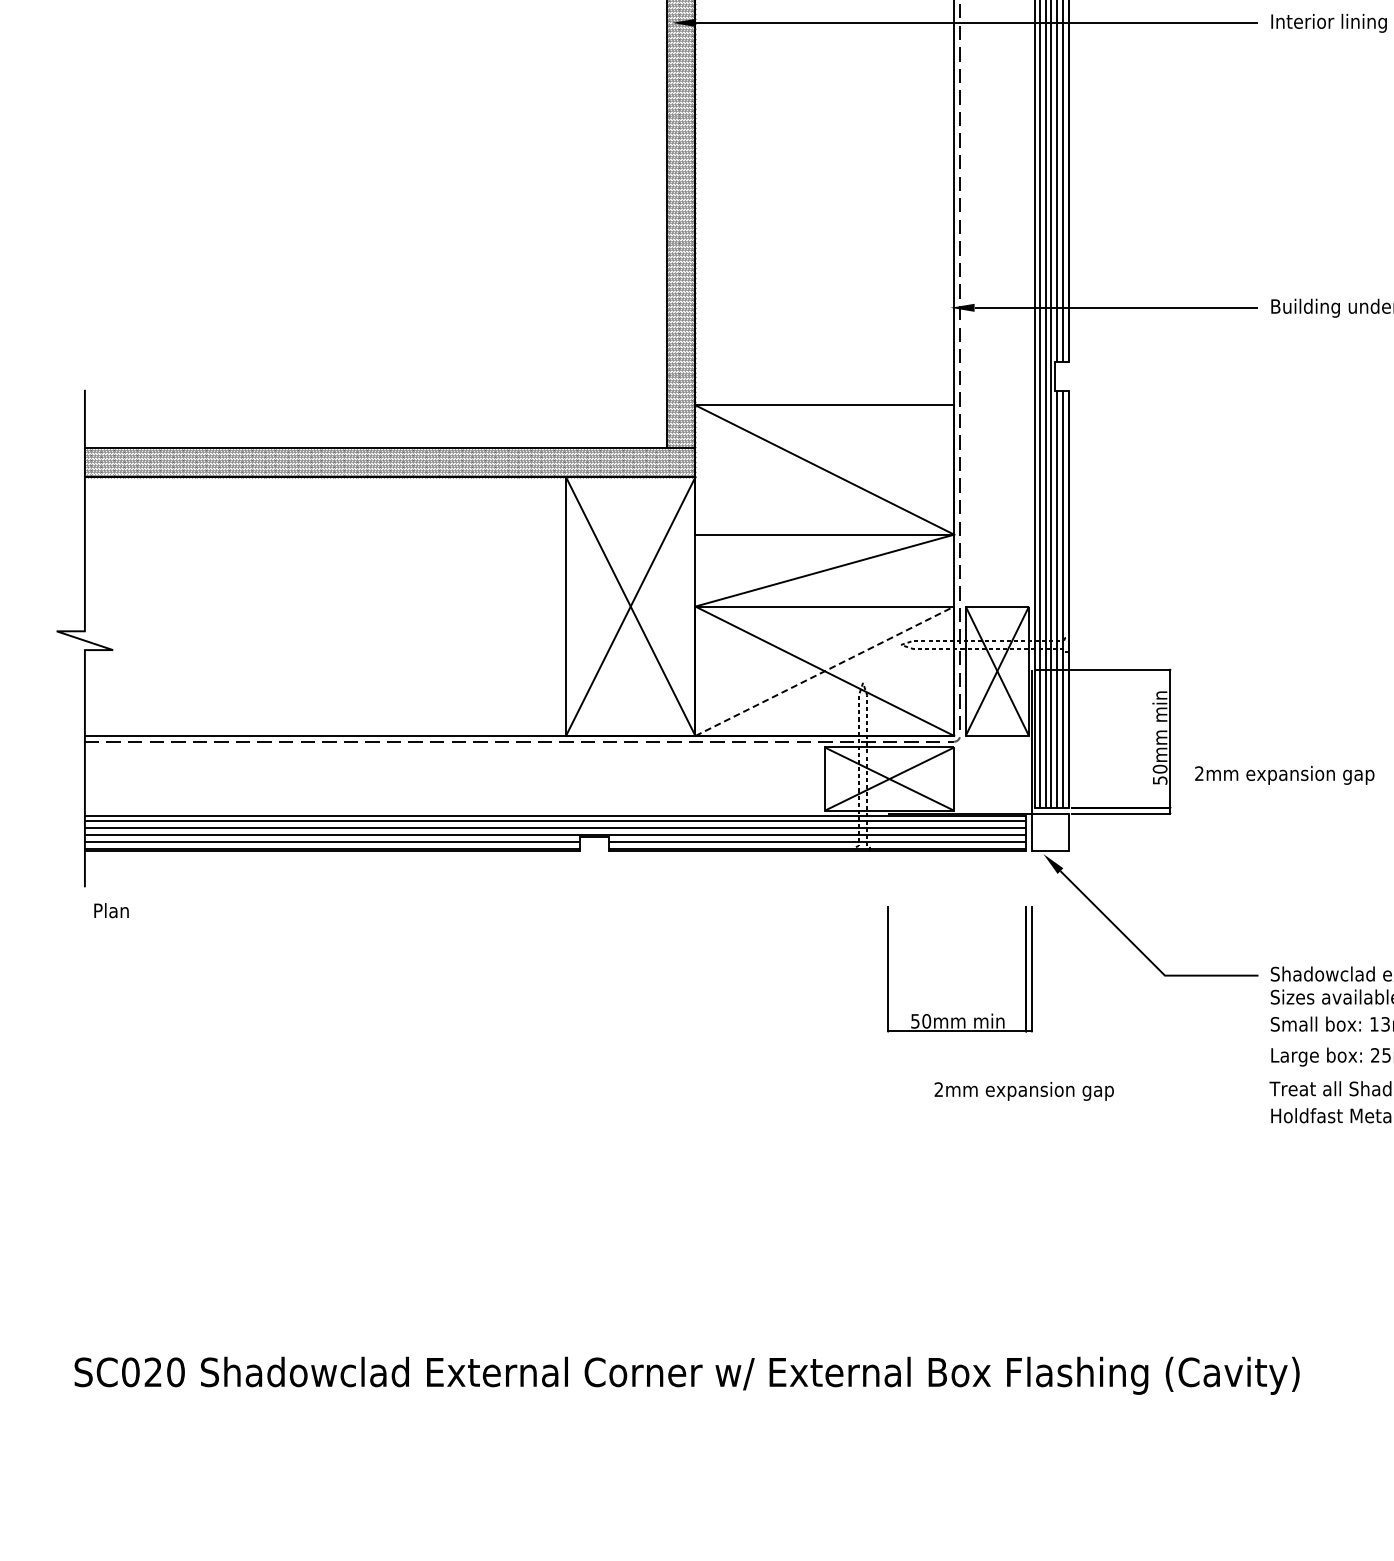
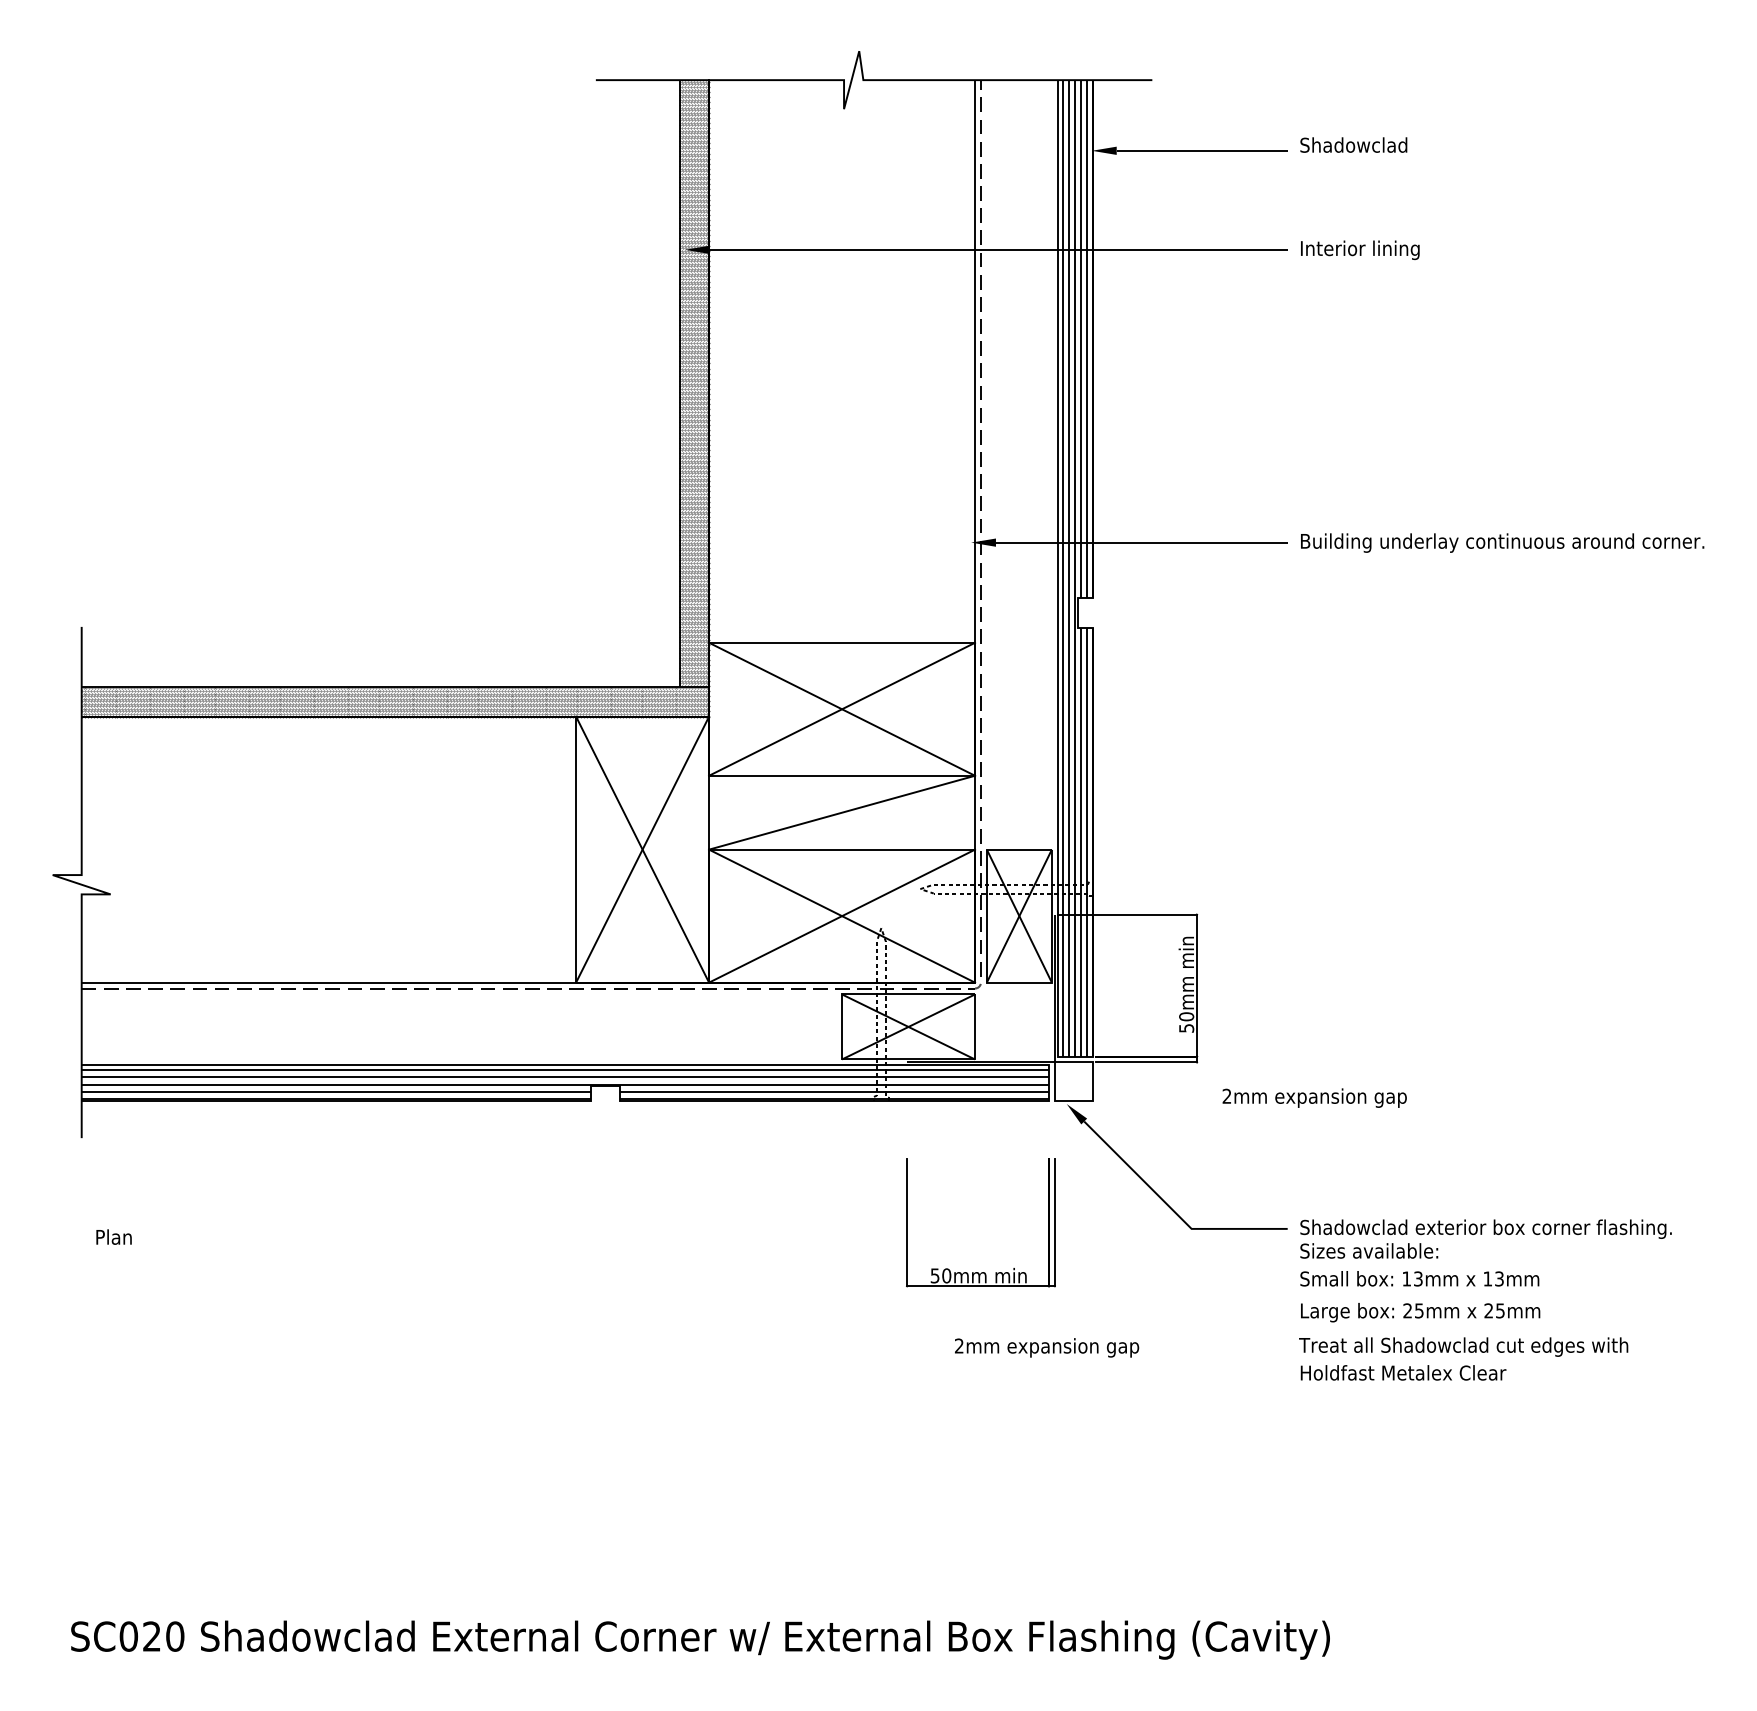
line: (825, 469) -> (842, 708), added
line: (825, 671) -> (842, 916), dashed -> solid
text: (1284, 774) -> (1314, 1097), moved
text: (110, 910) -> (113, 1236), moved

